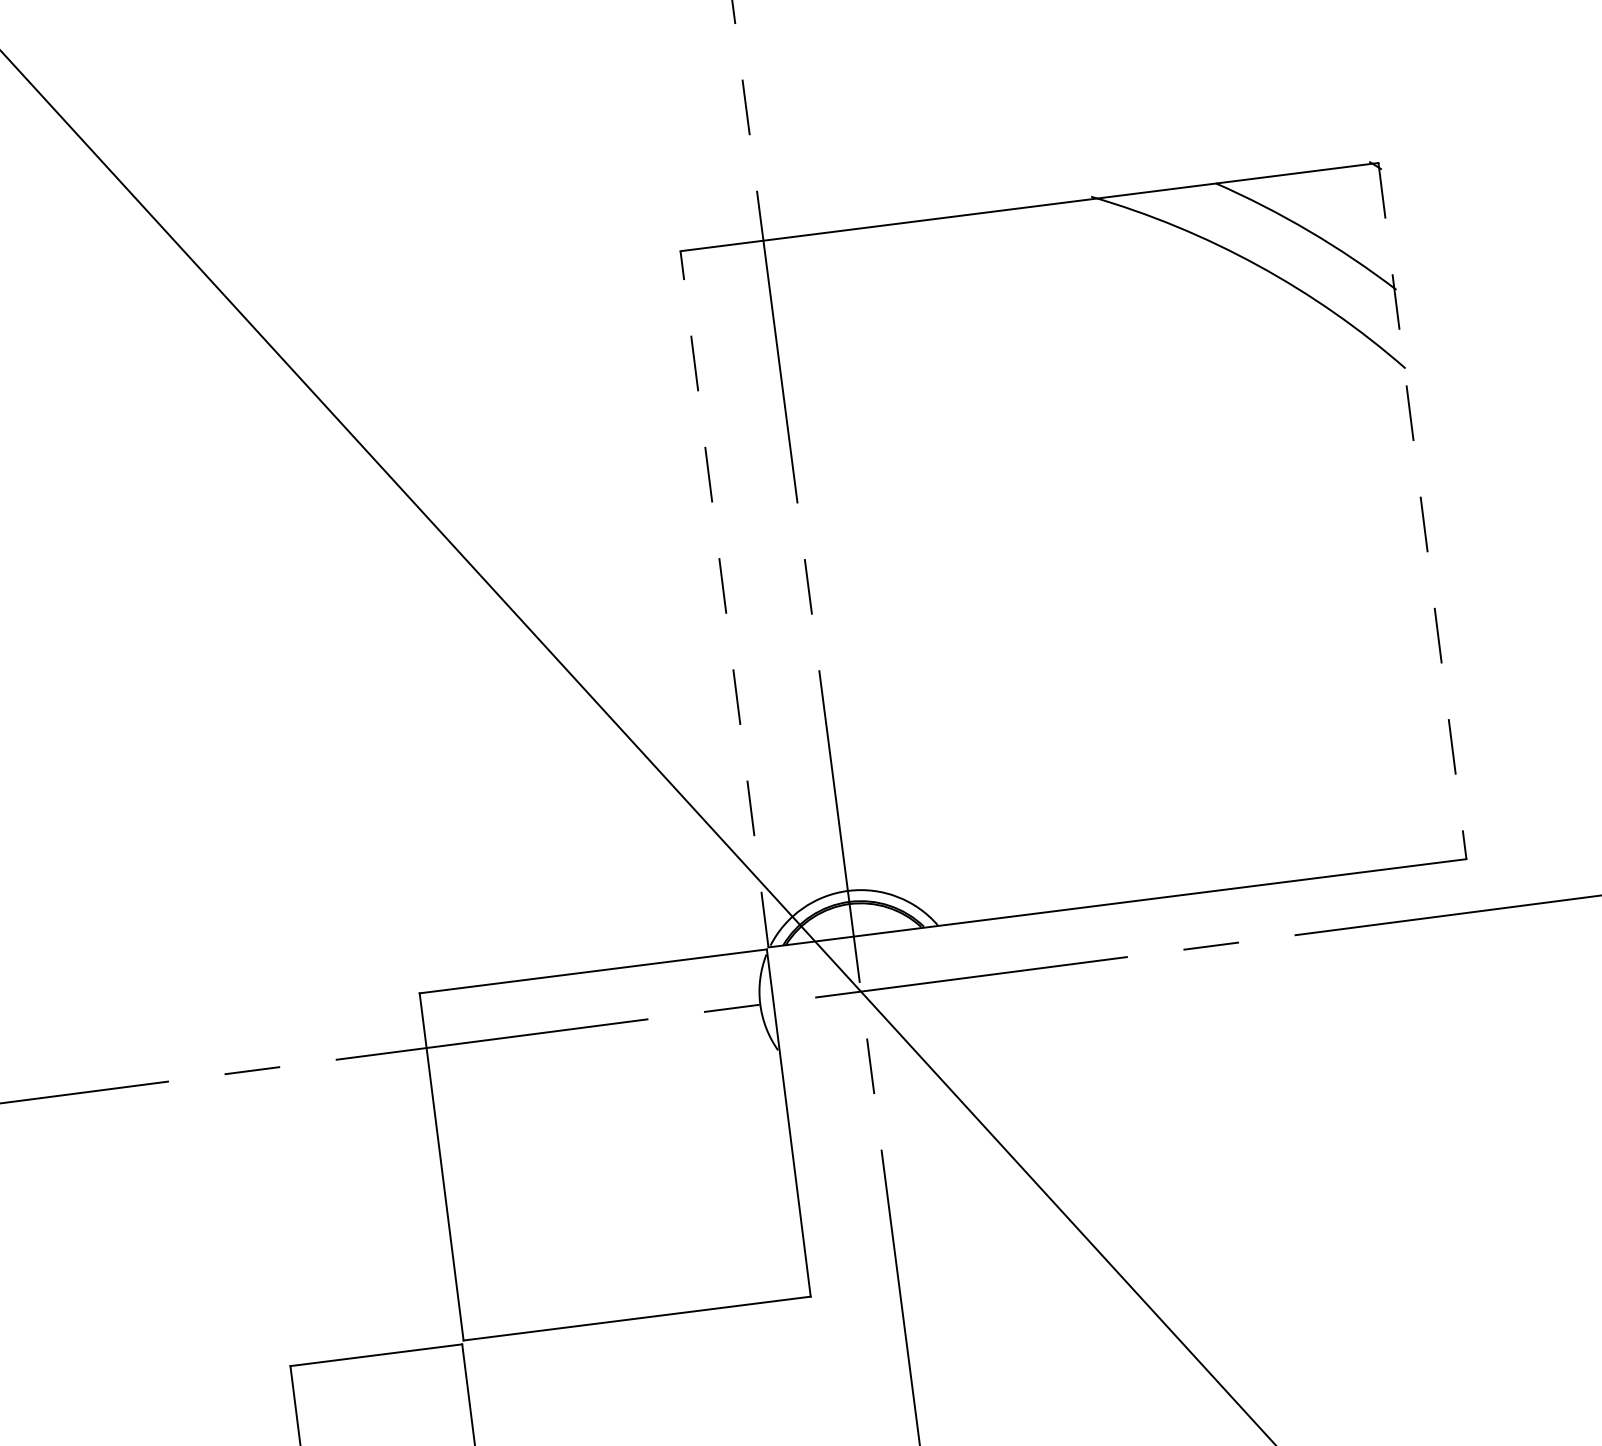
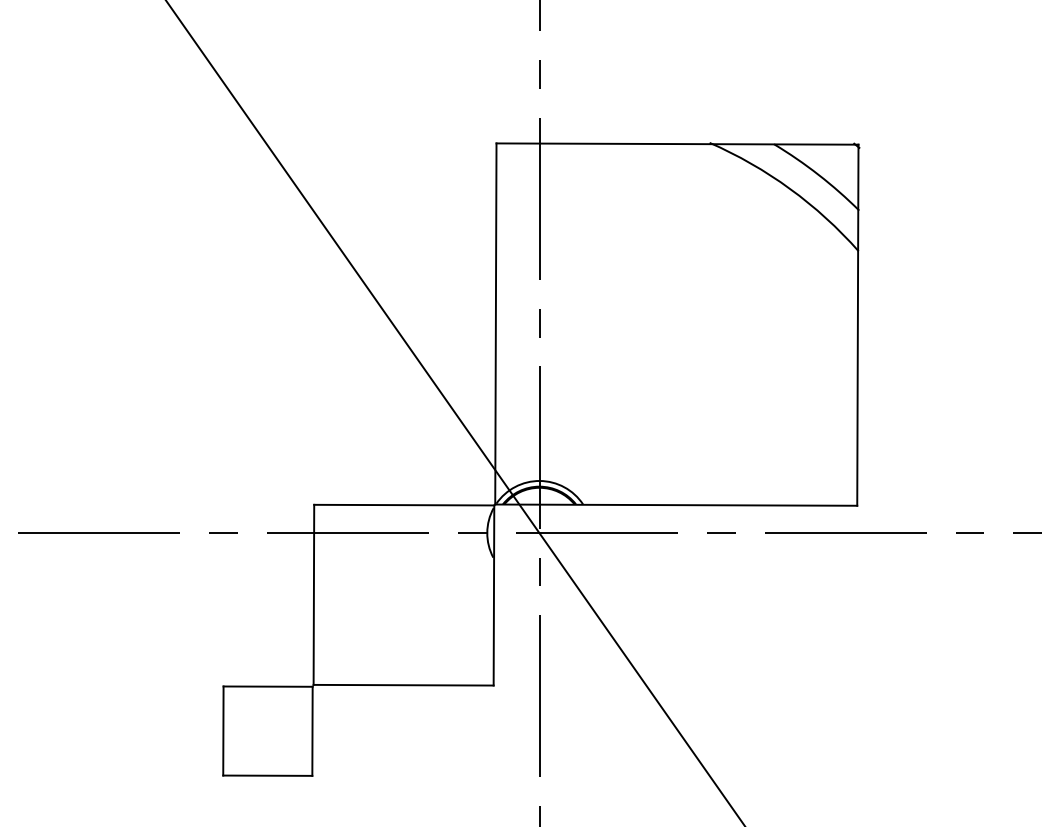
line: (1421, 511) -> (857, 325), dashed -> solid
line: (723, 598) -> (495, 323), dashed -> solid

